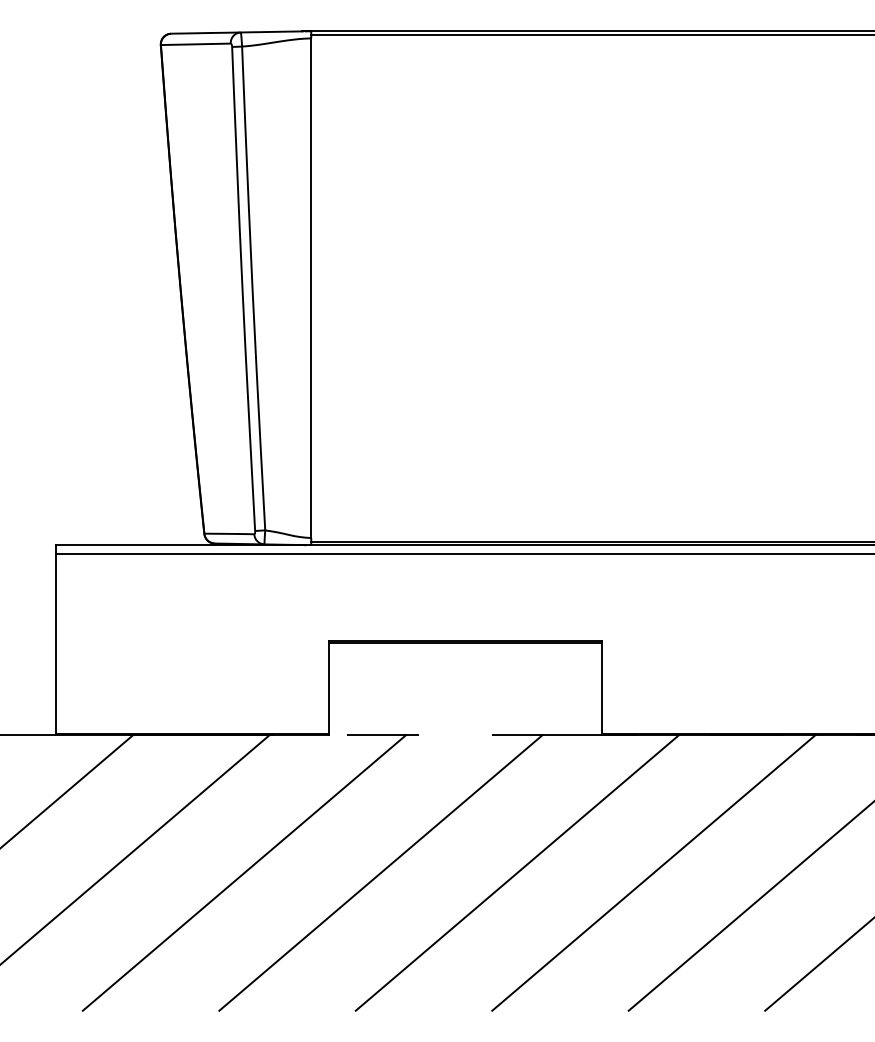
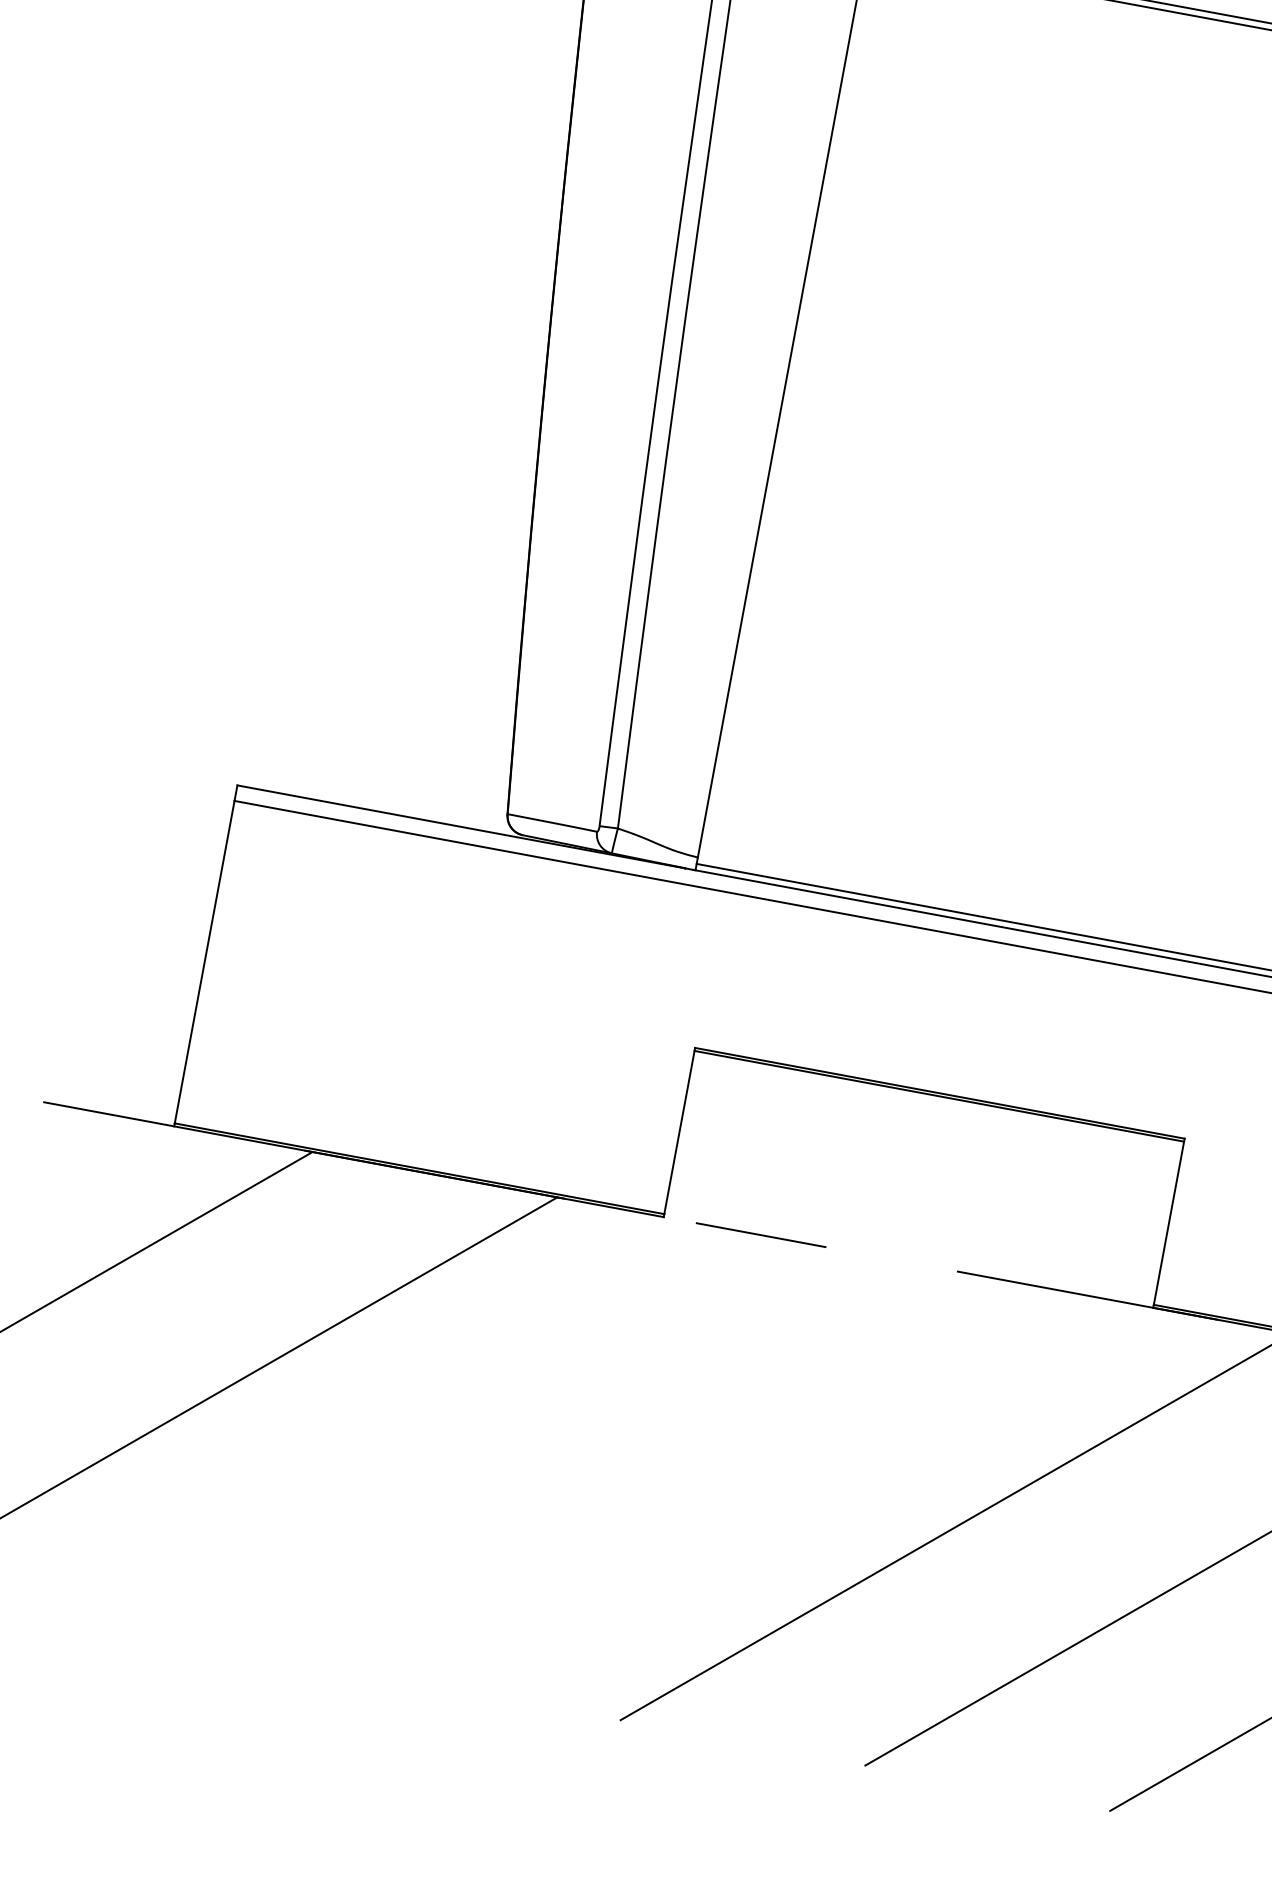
line: (243, 872) -> (465, 1434), removed
line: (380, 872) -> (710, 1480), removed

